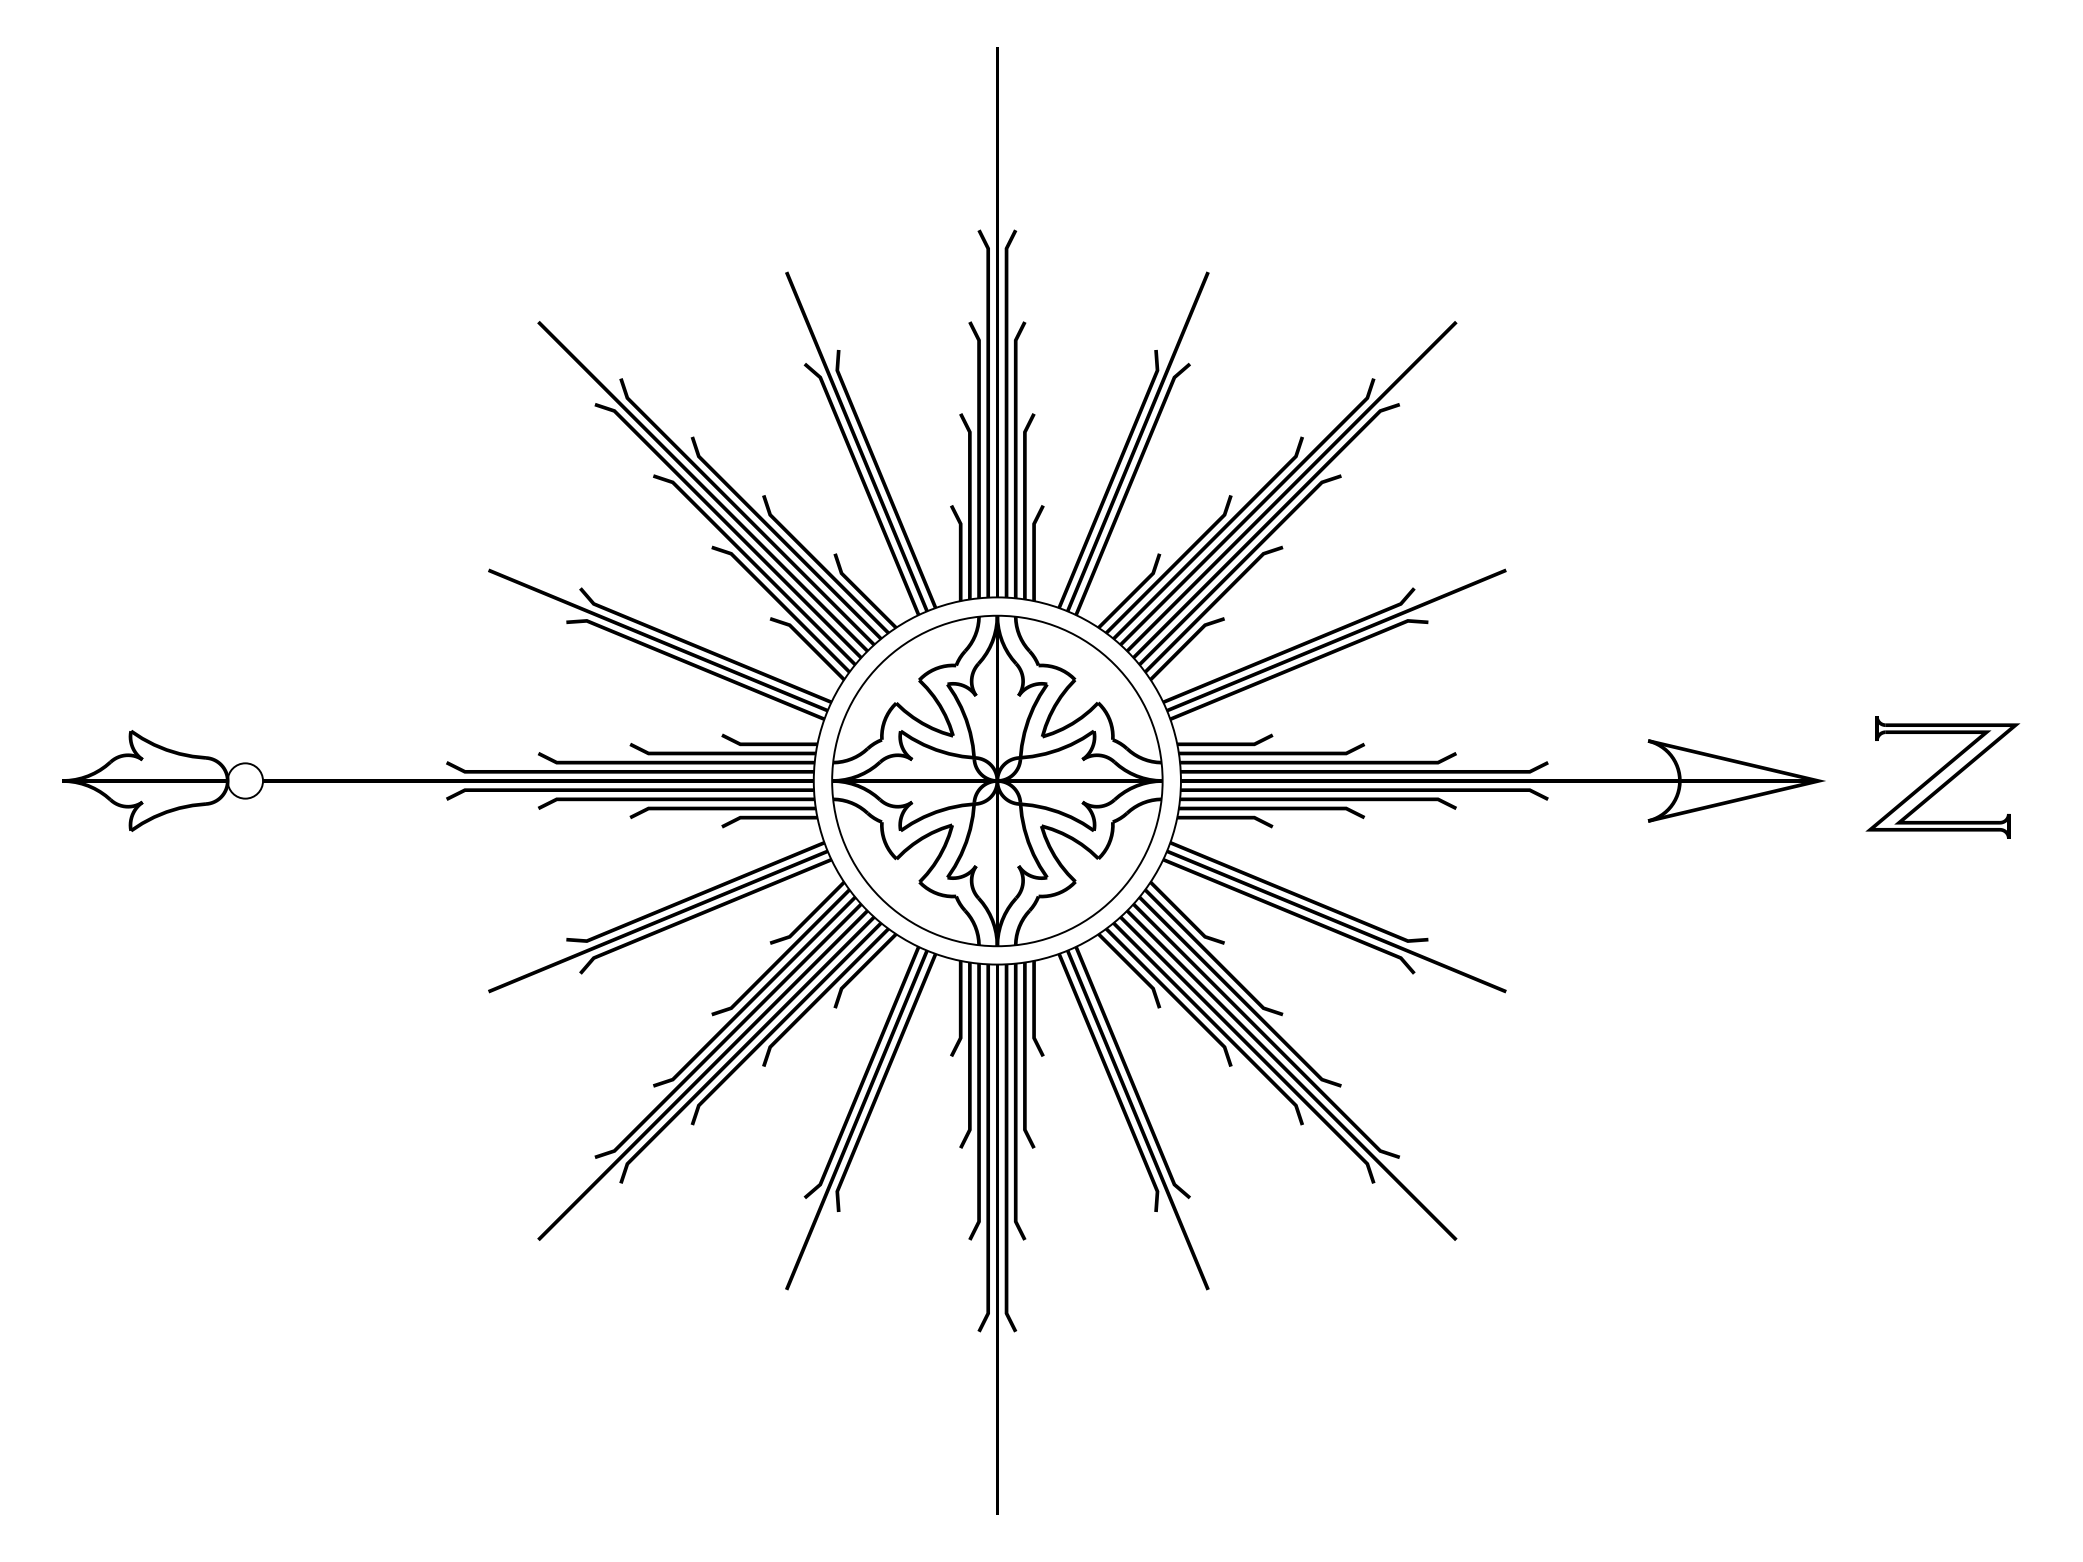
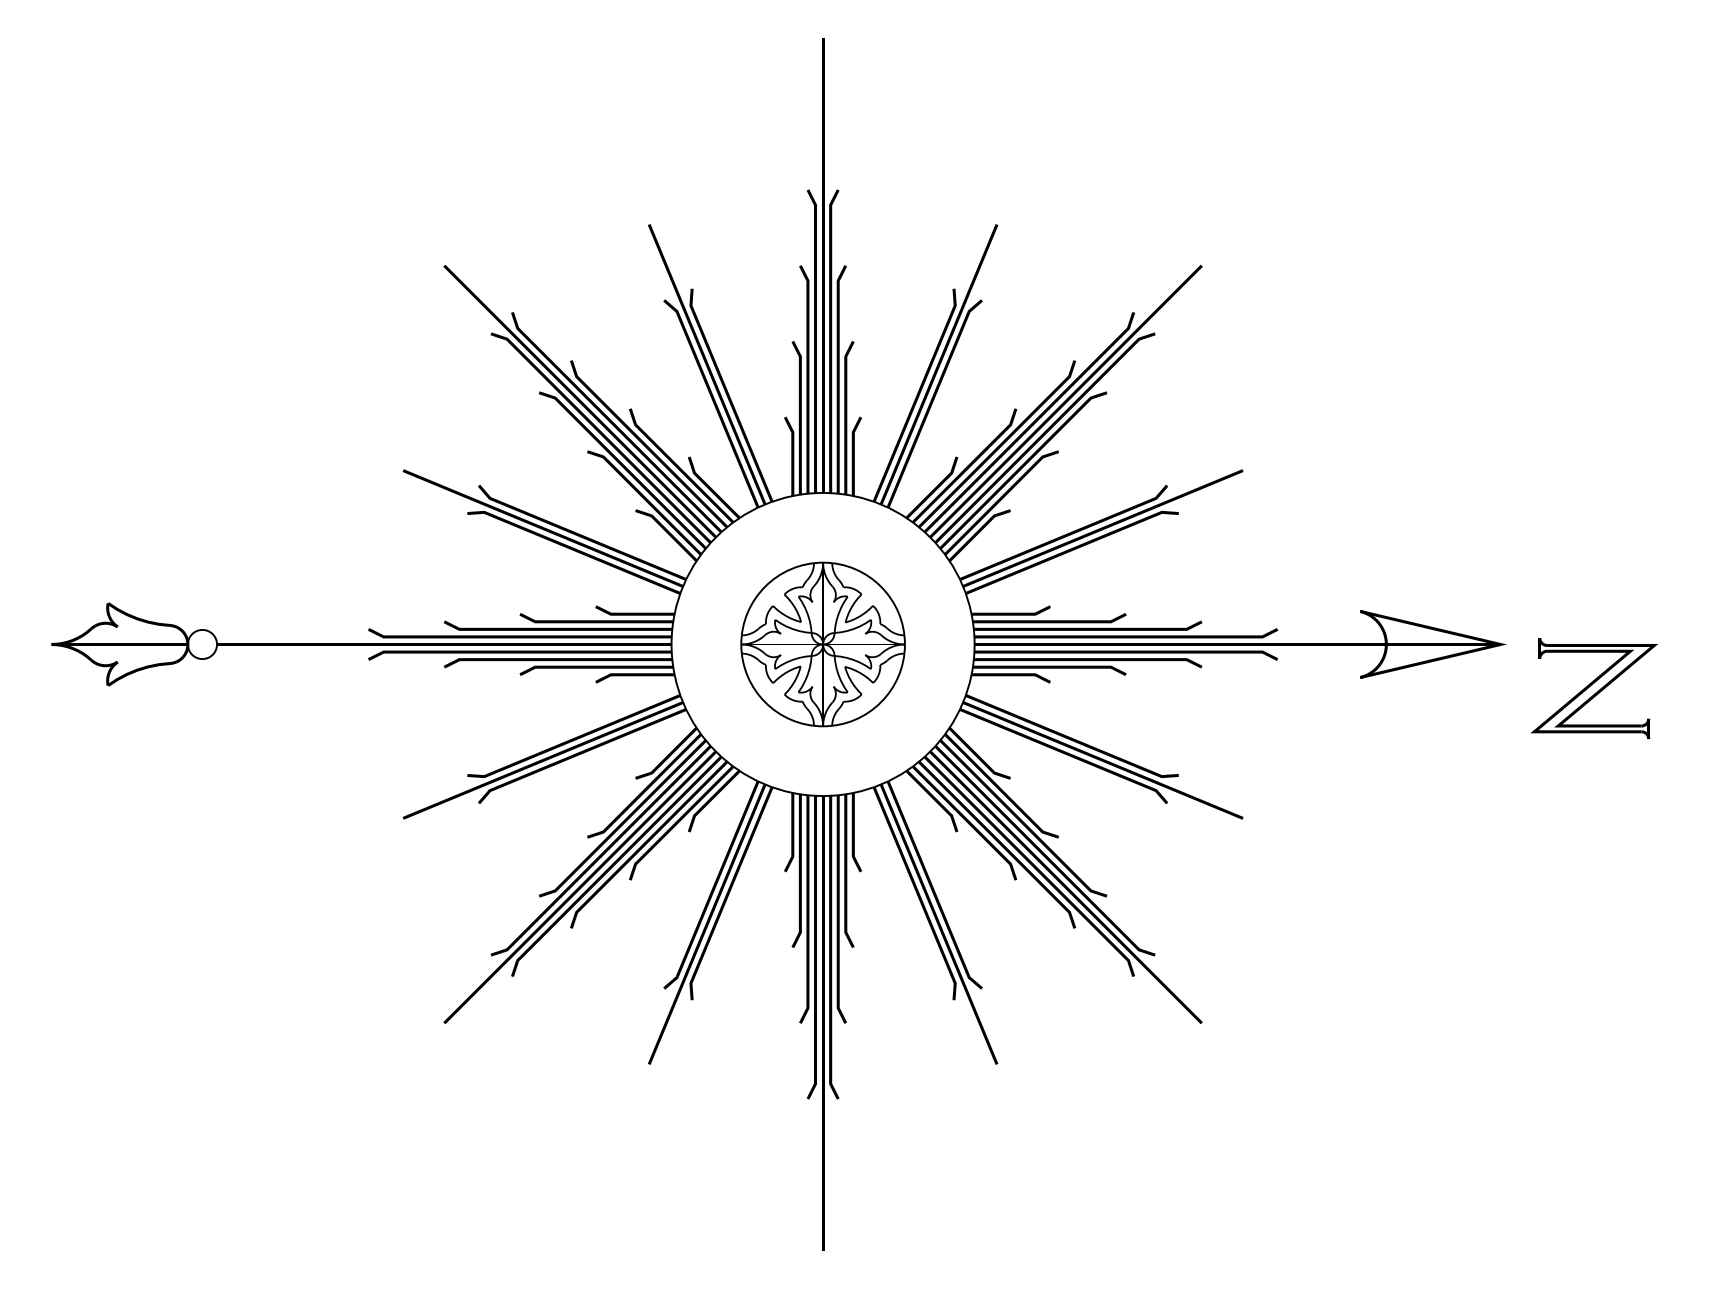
part: (1942, 777) -> (1594, 688), moved
part: (997, 780) -> (823, 644), size x0.6

